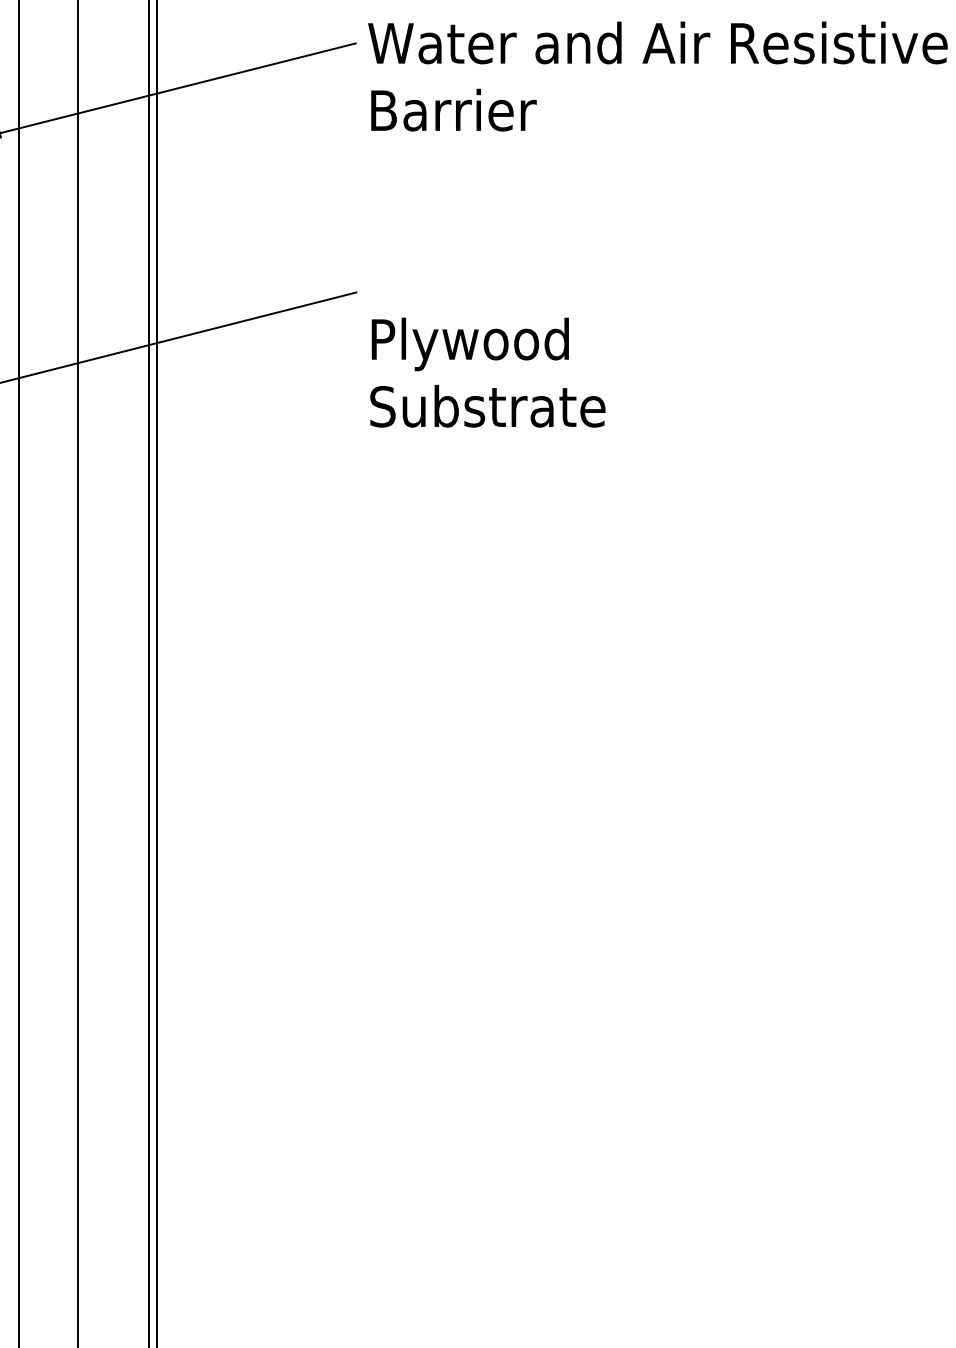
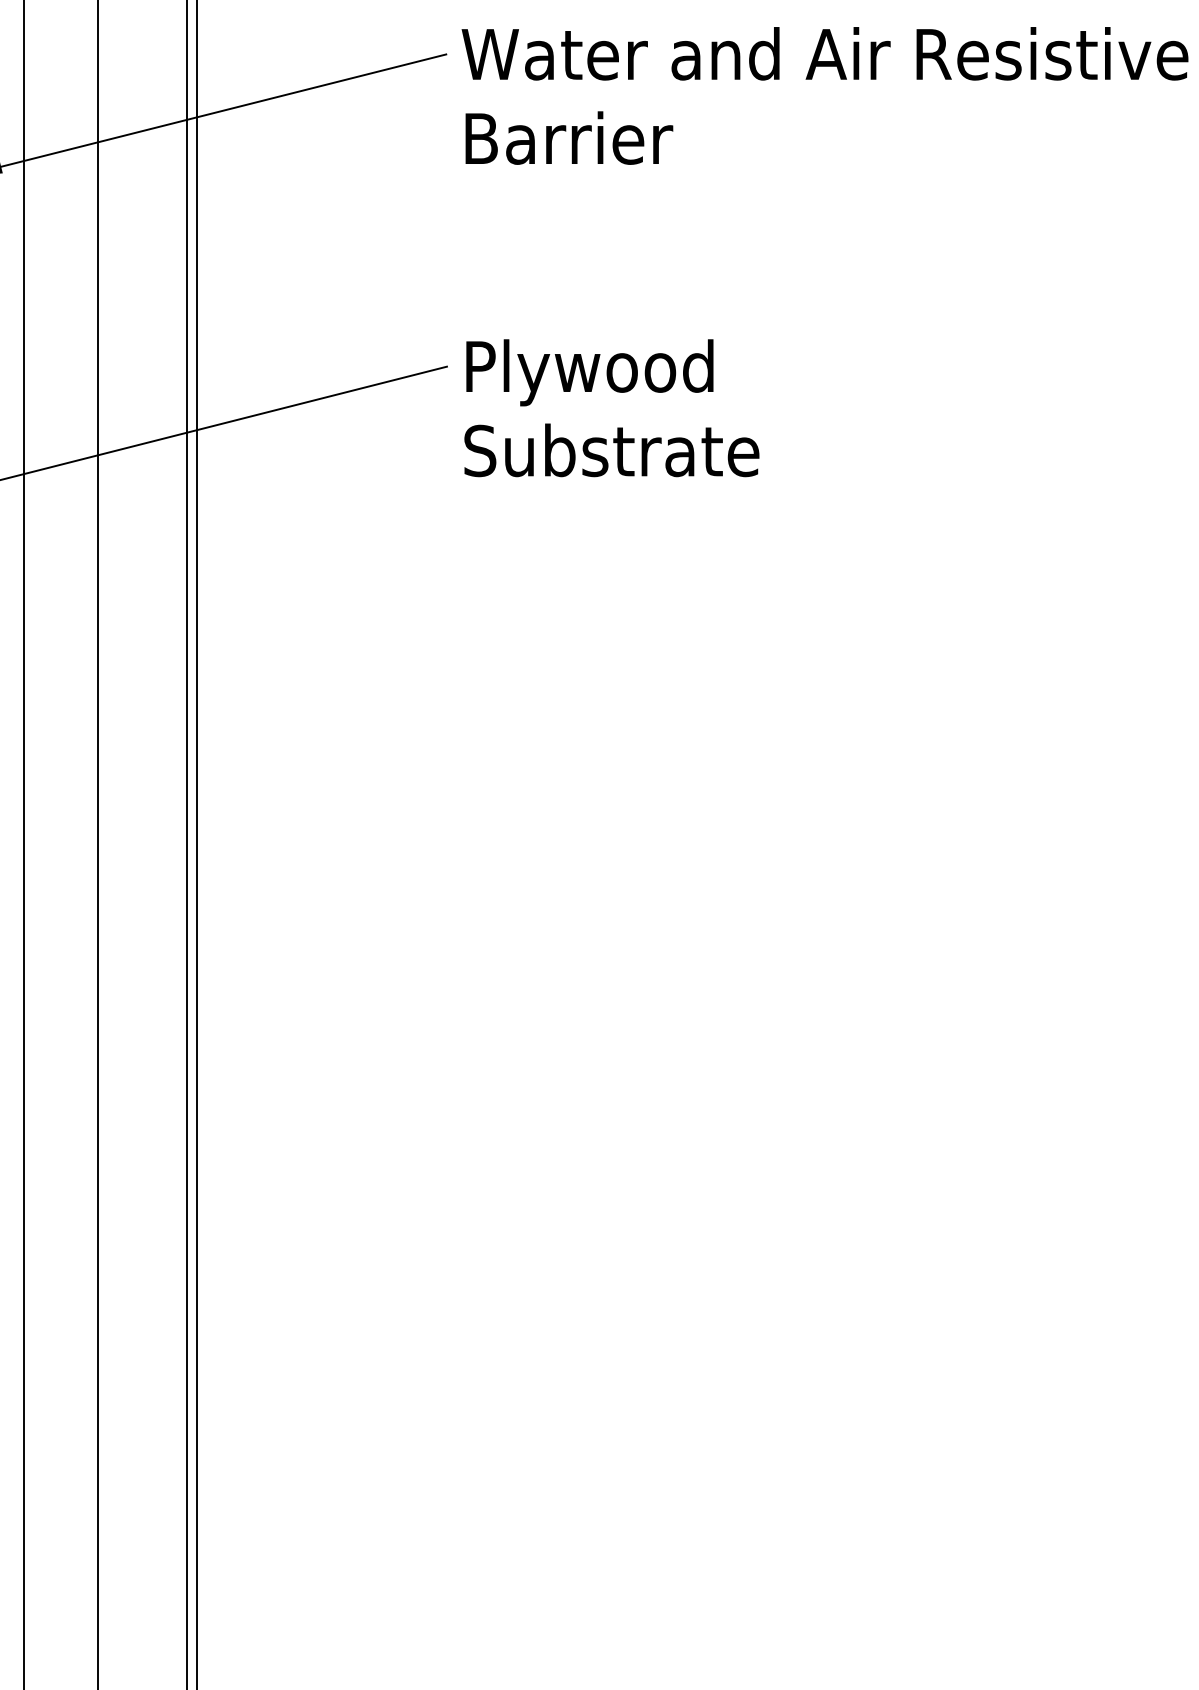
text: (487, 372) -> (611, 408), moved

